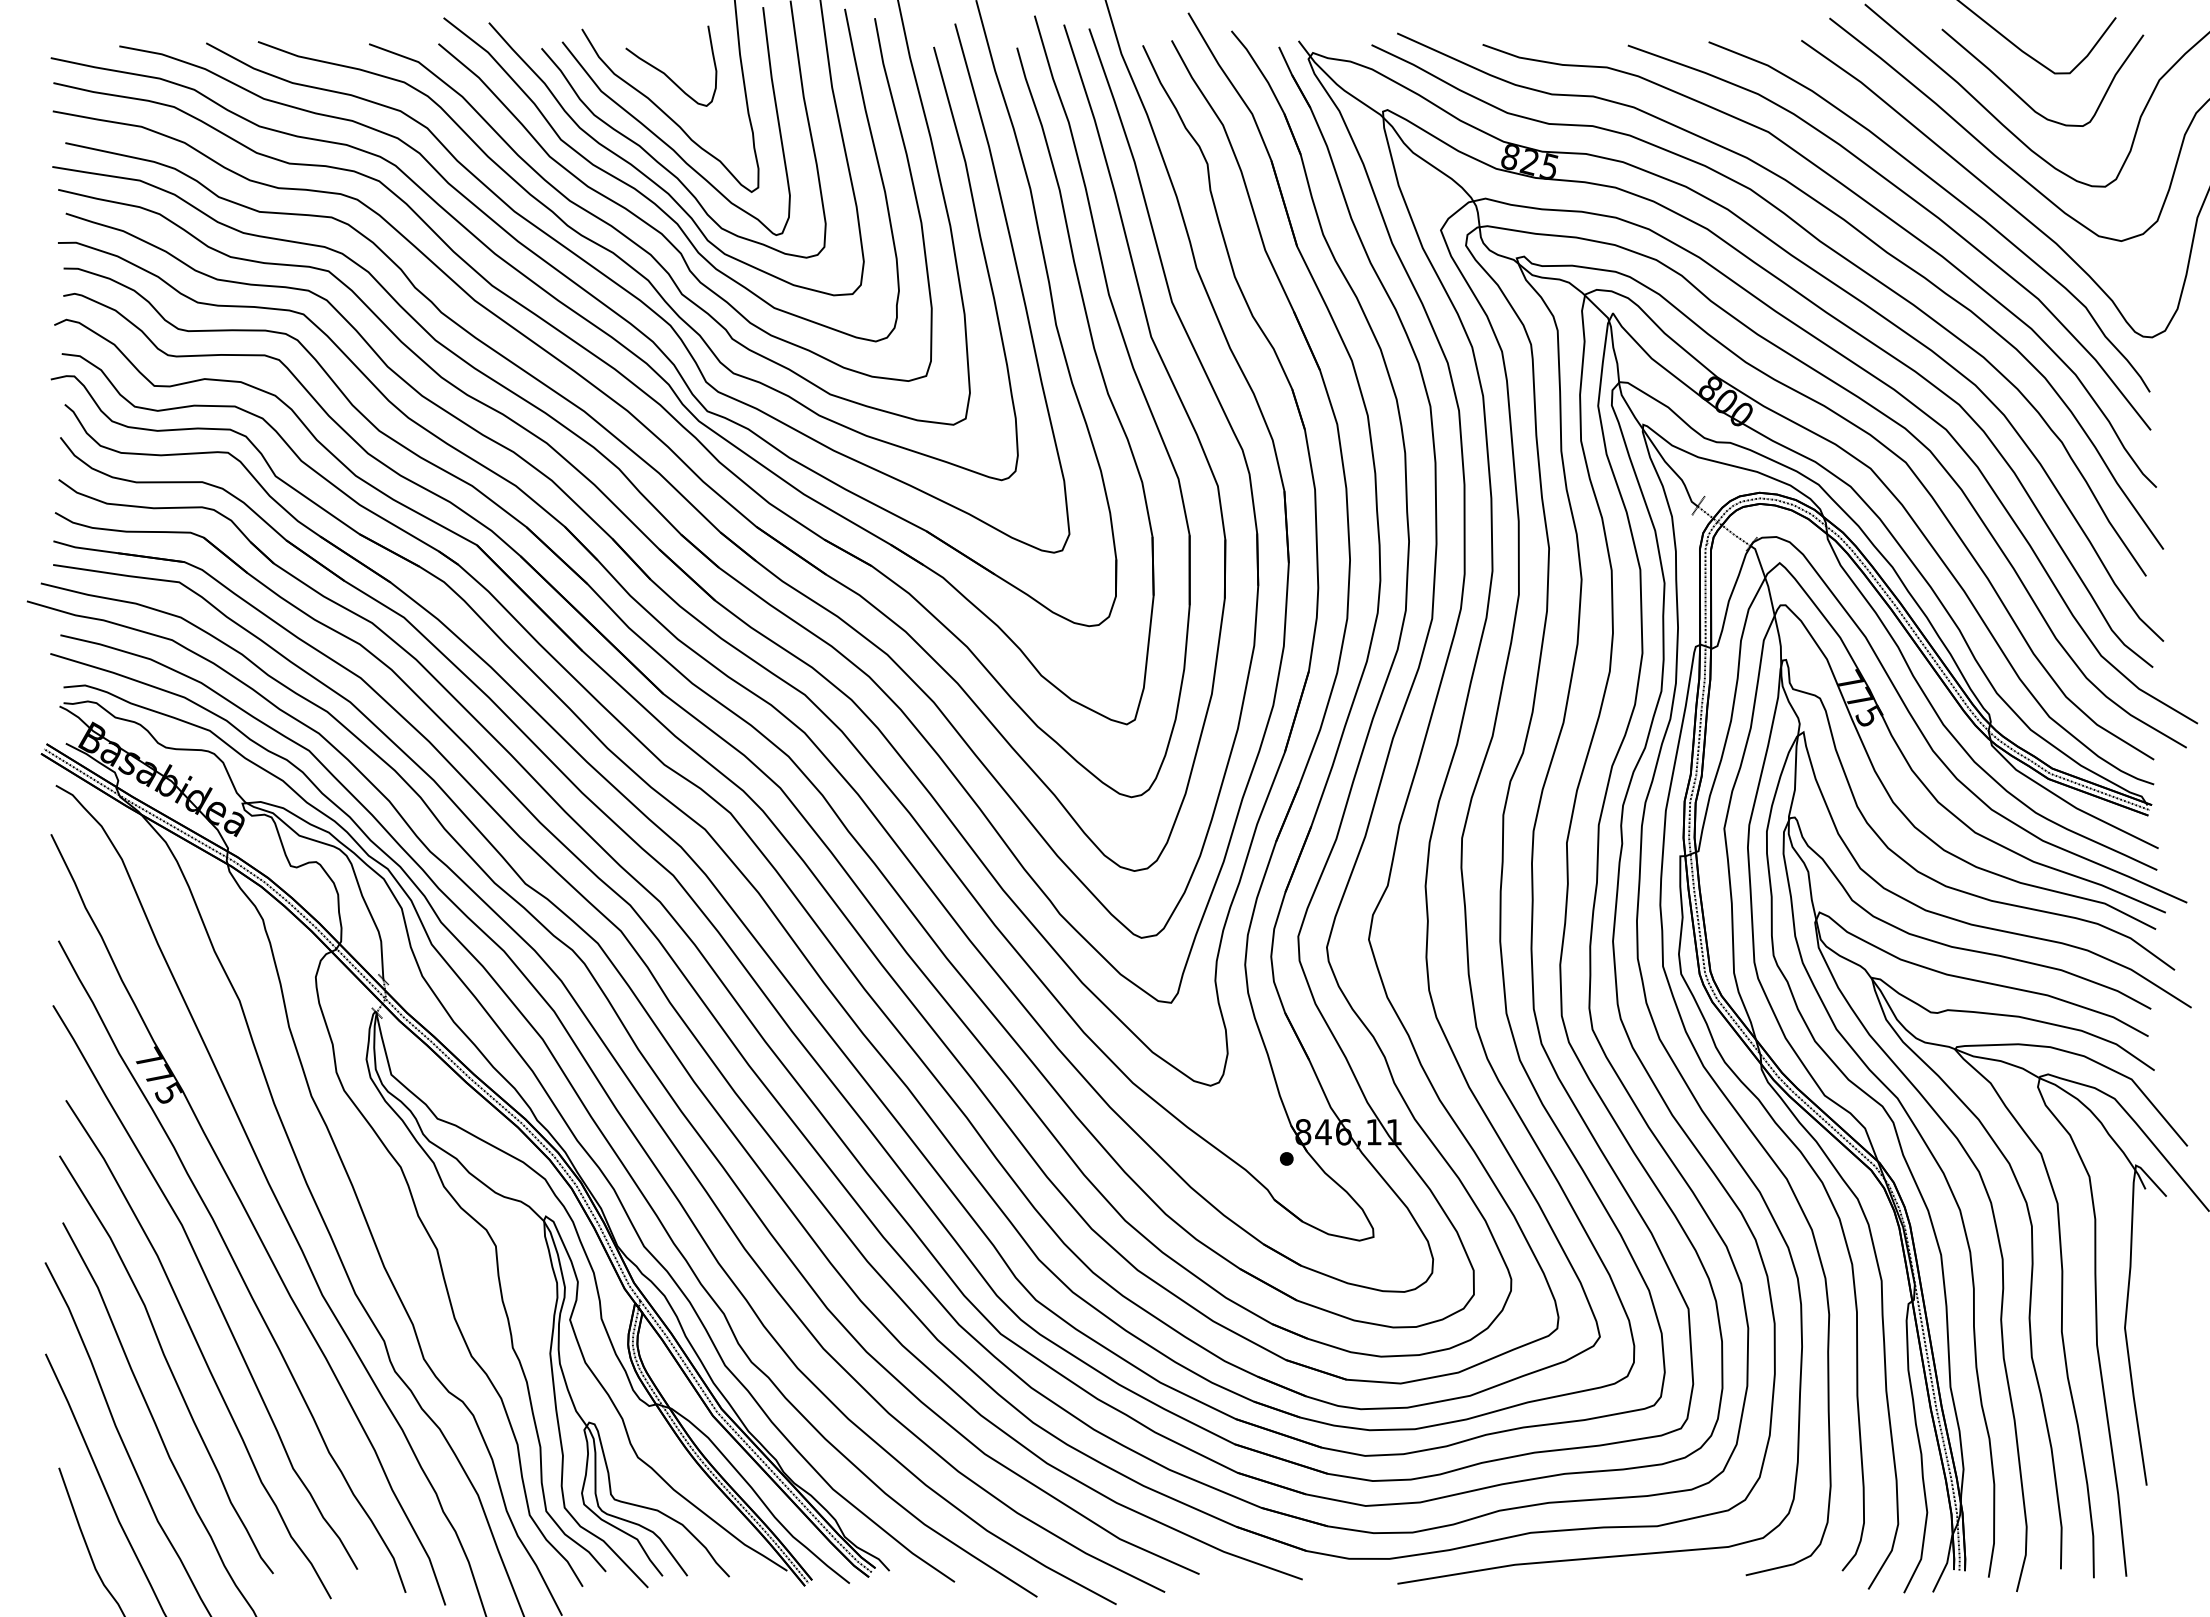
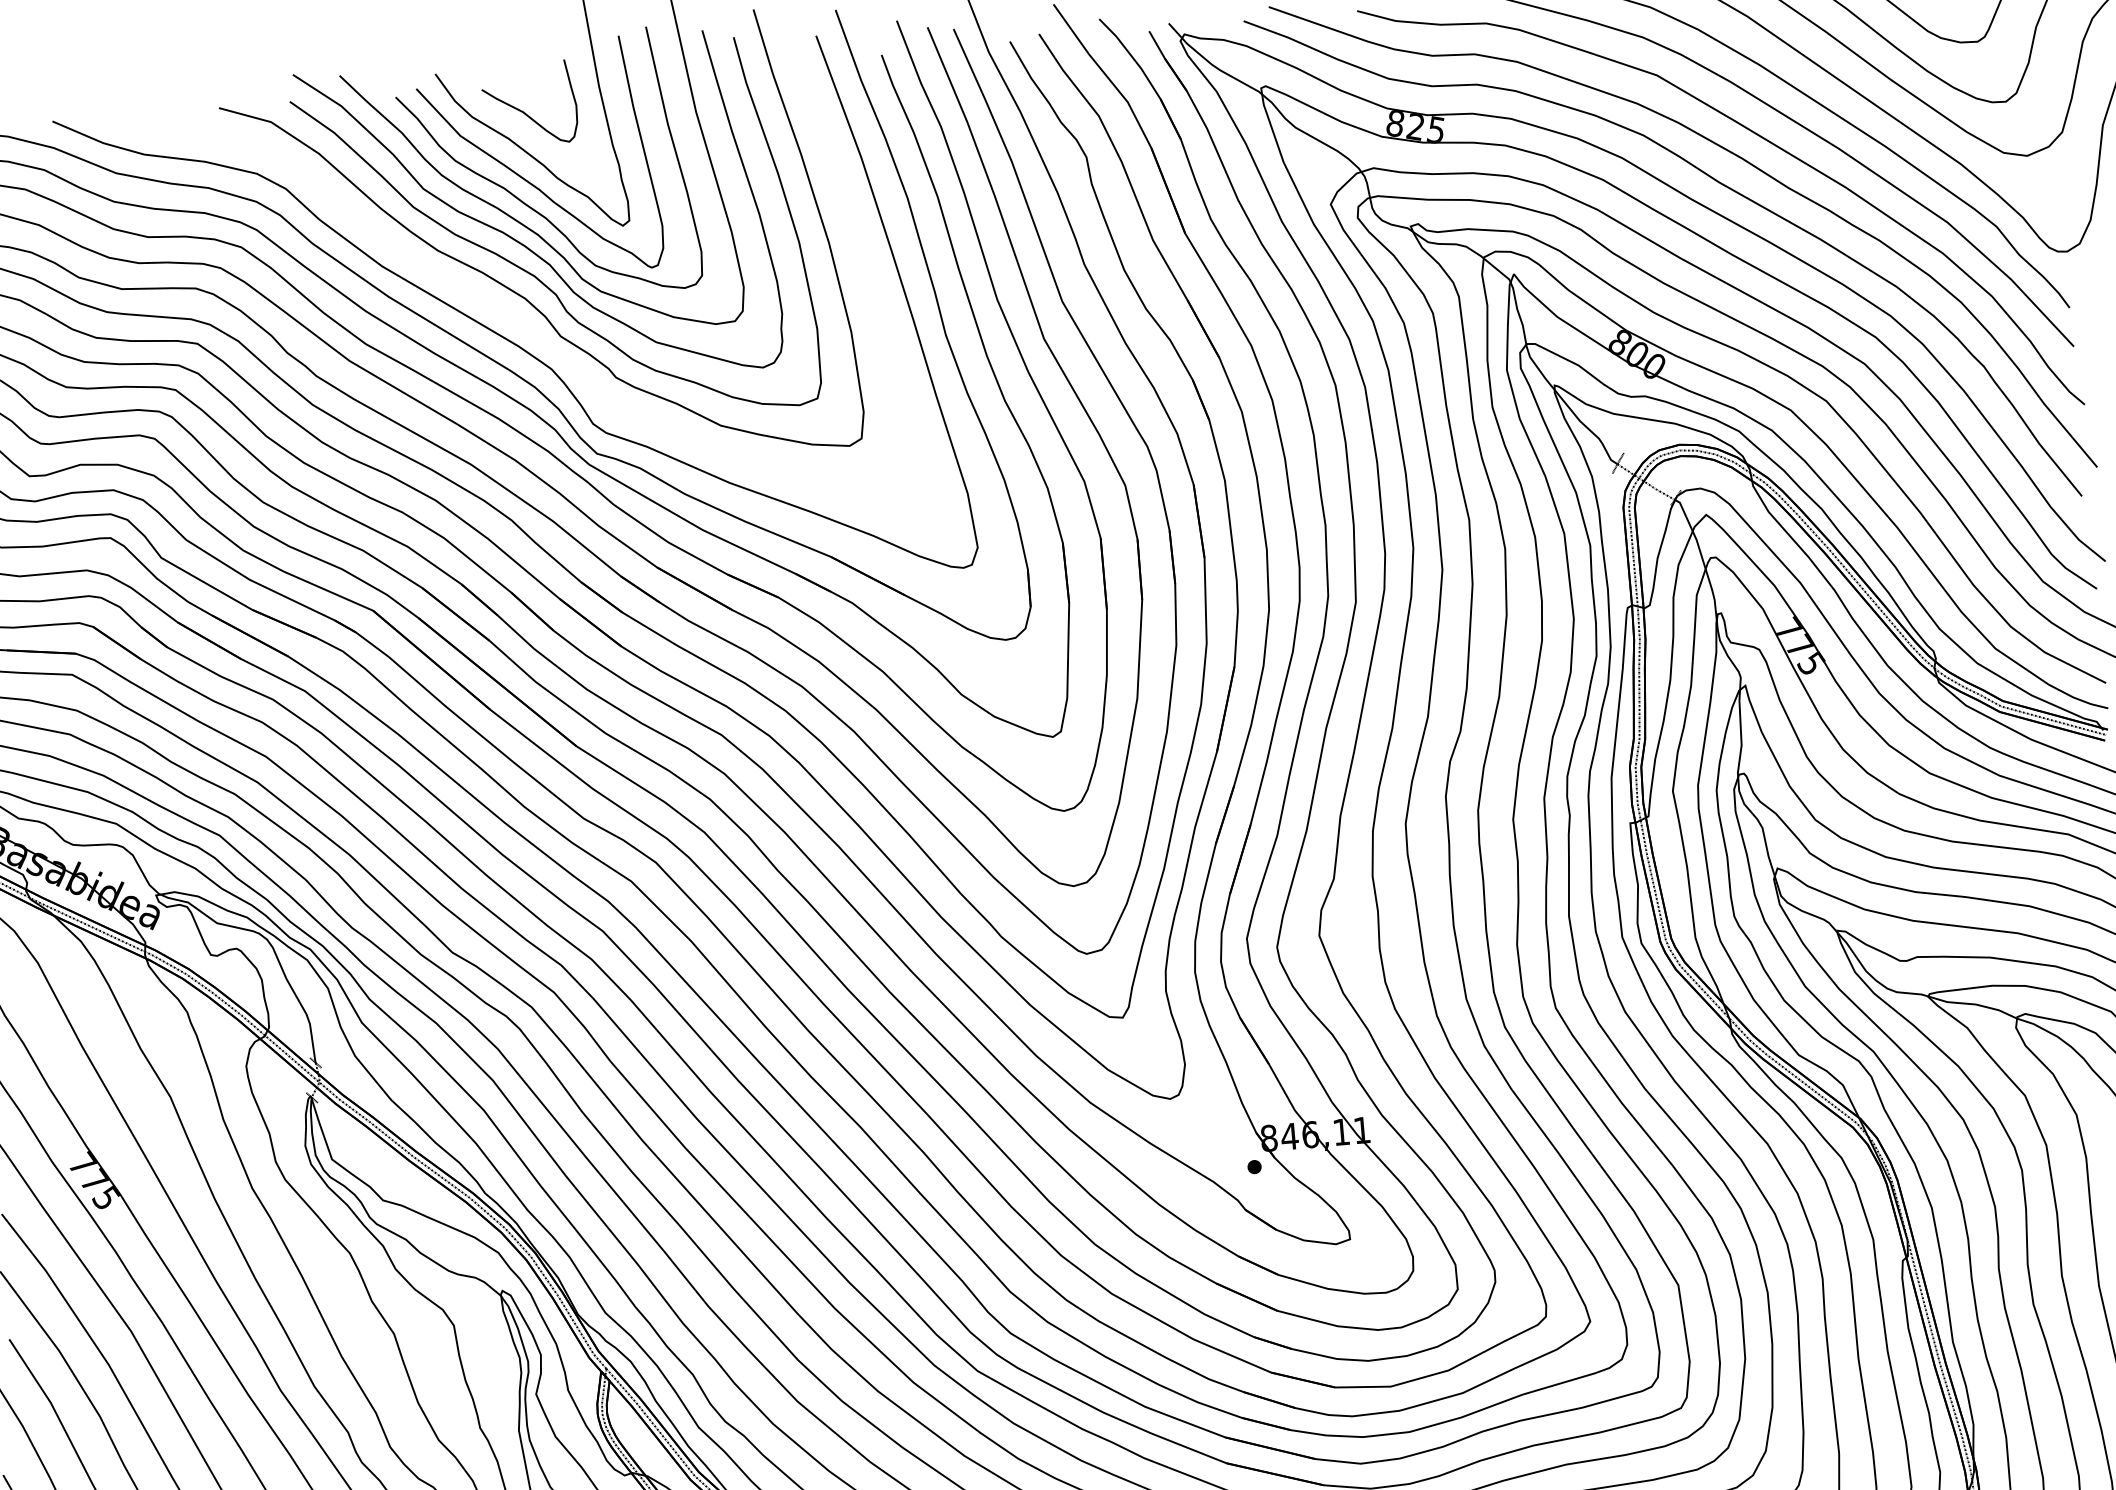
part: (632, 266) -> (507, 312), removed

